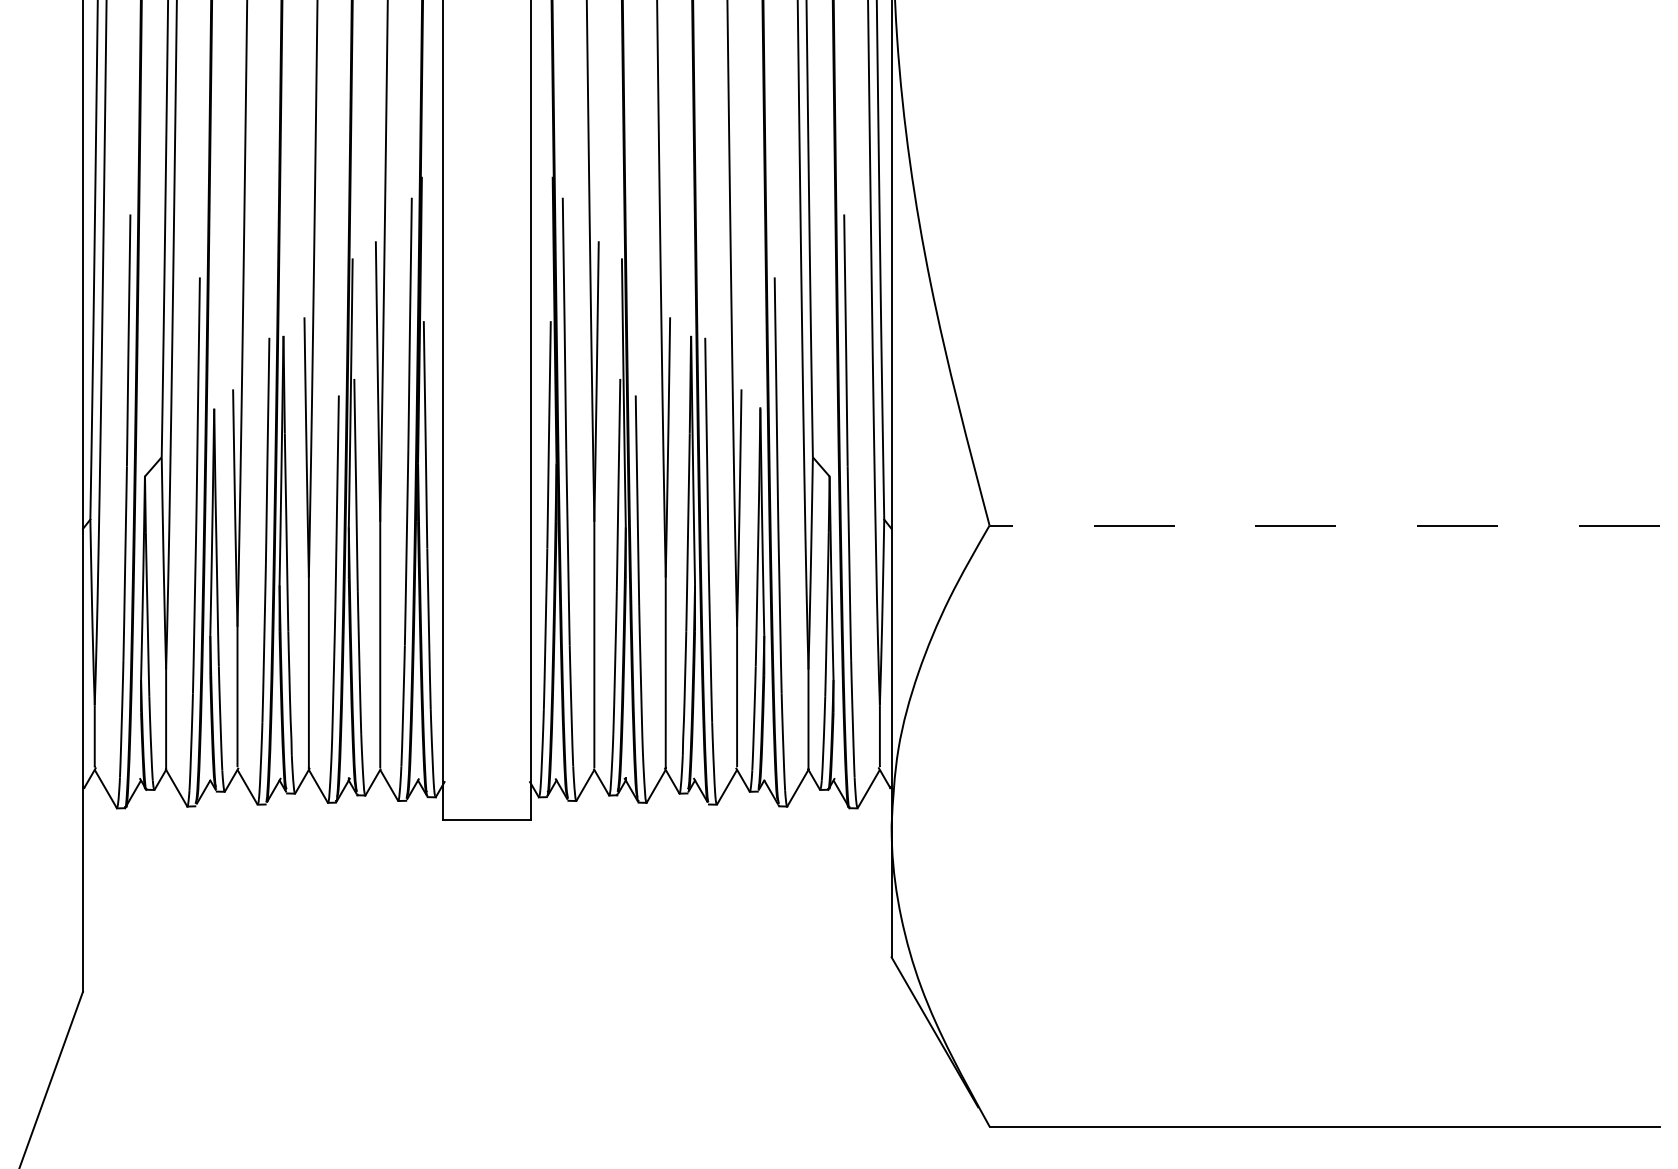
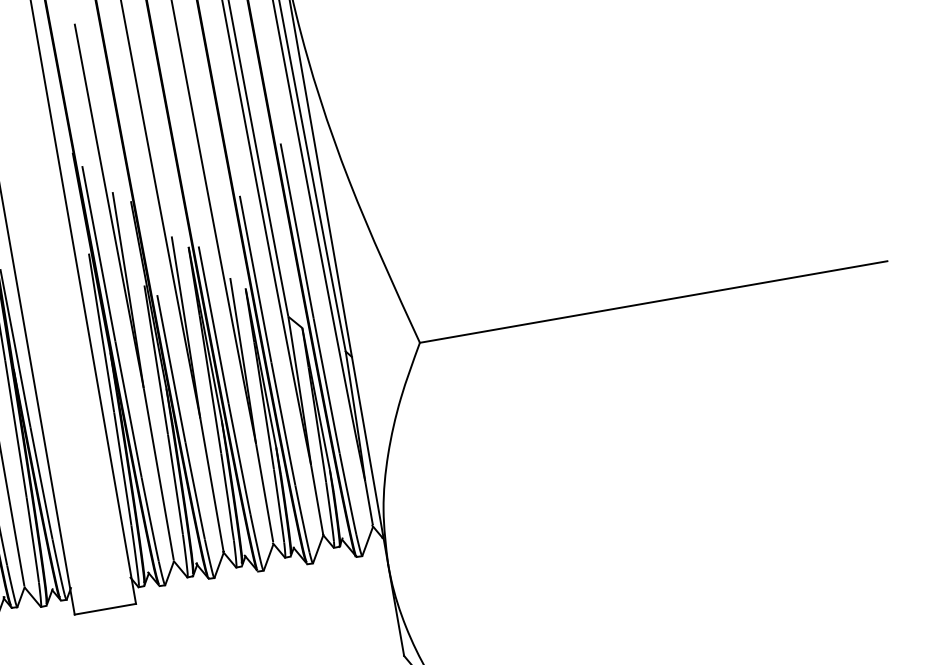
line: (1324, 525) -> (653, 301), dashed -> solid

